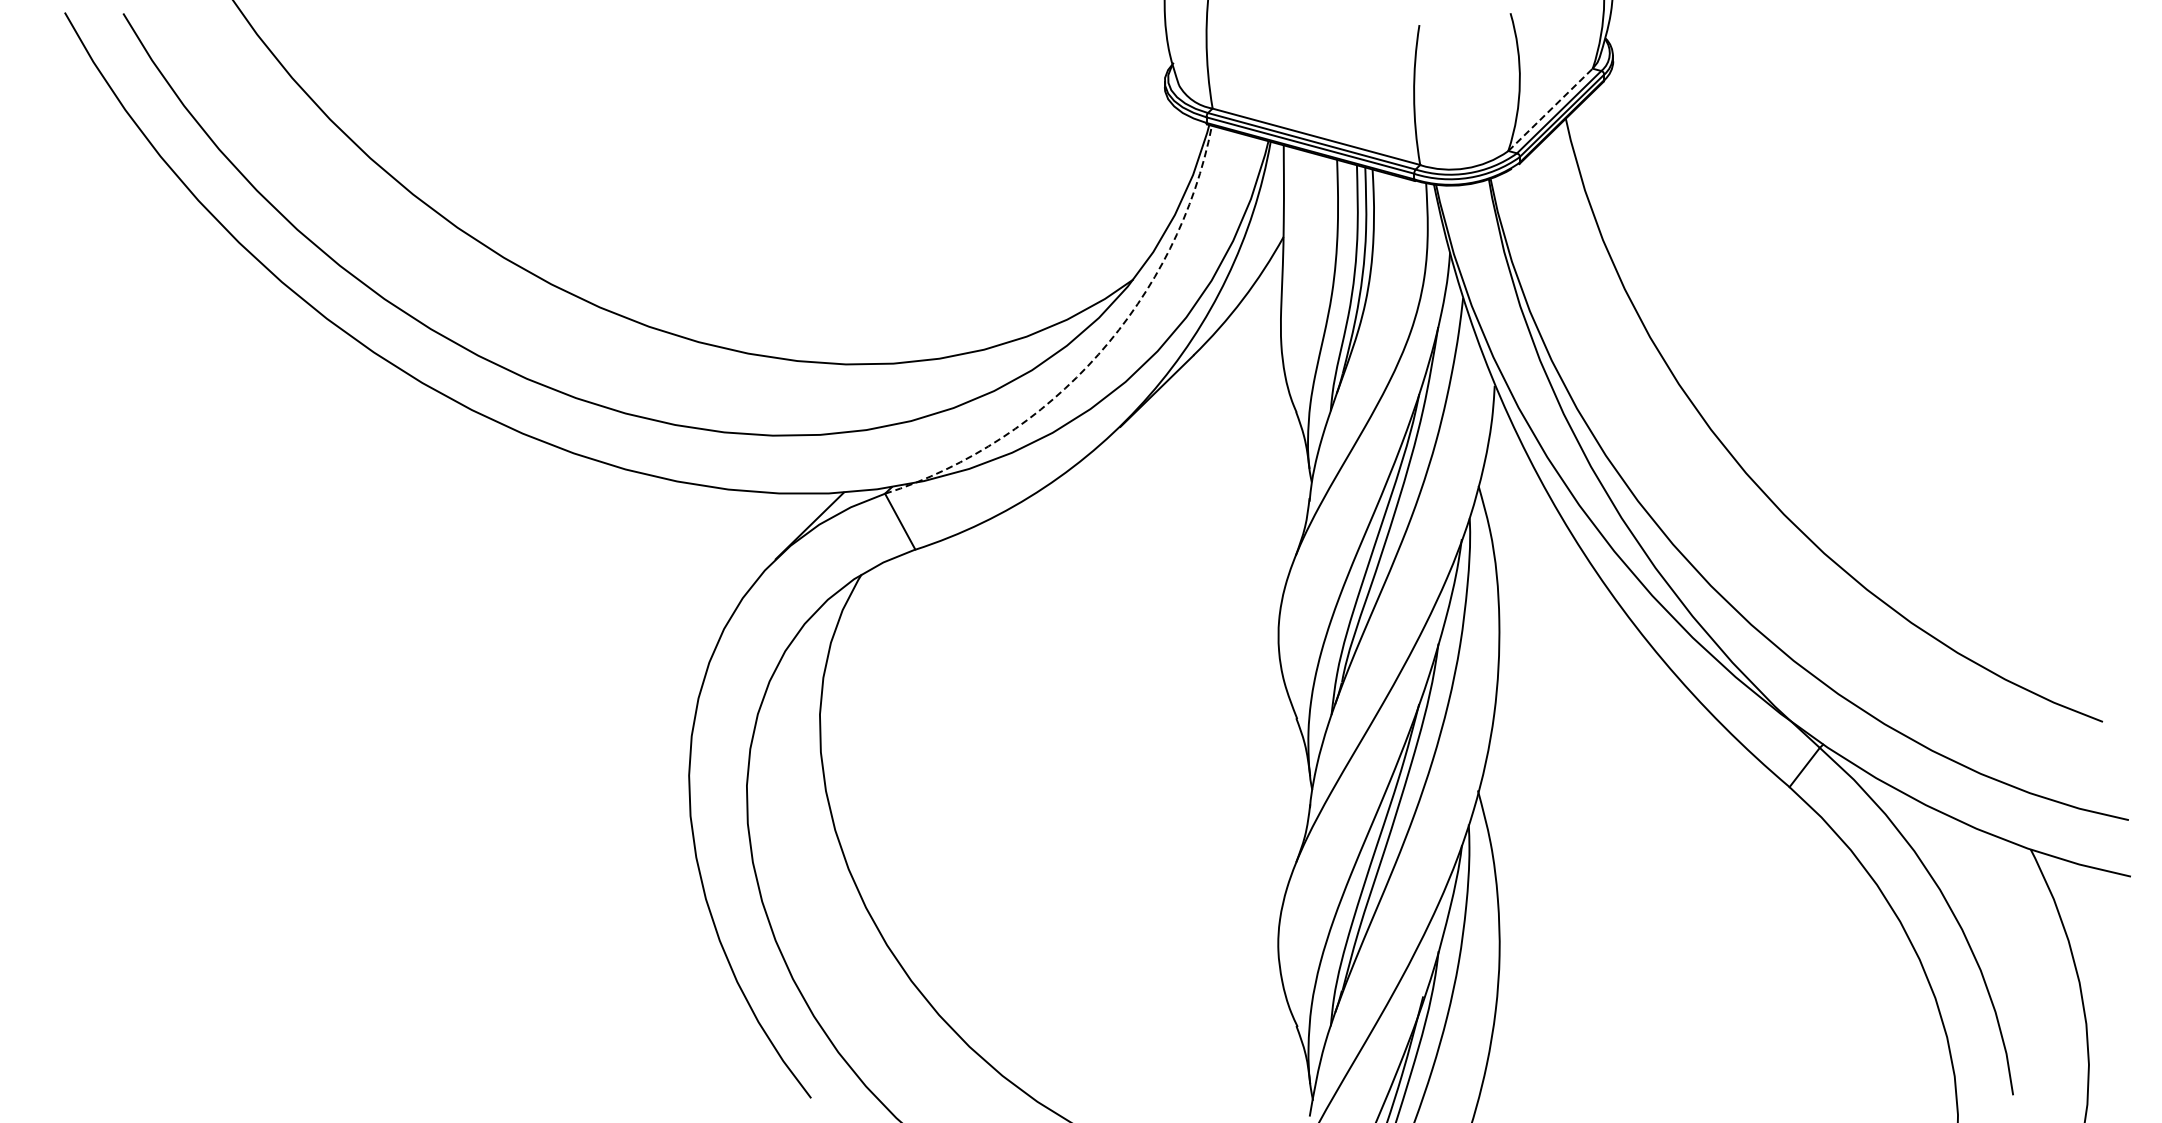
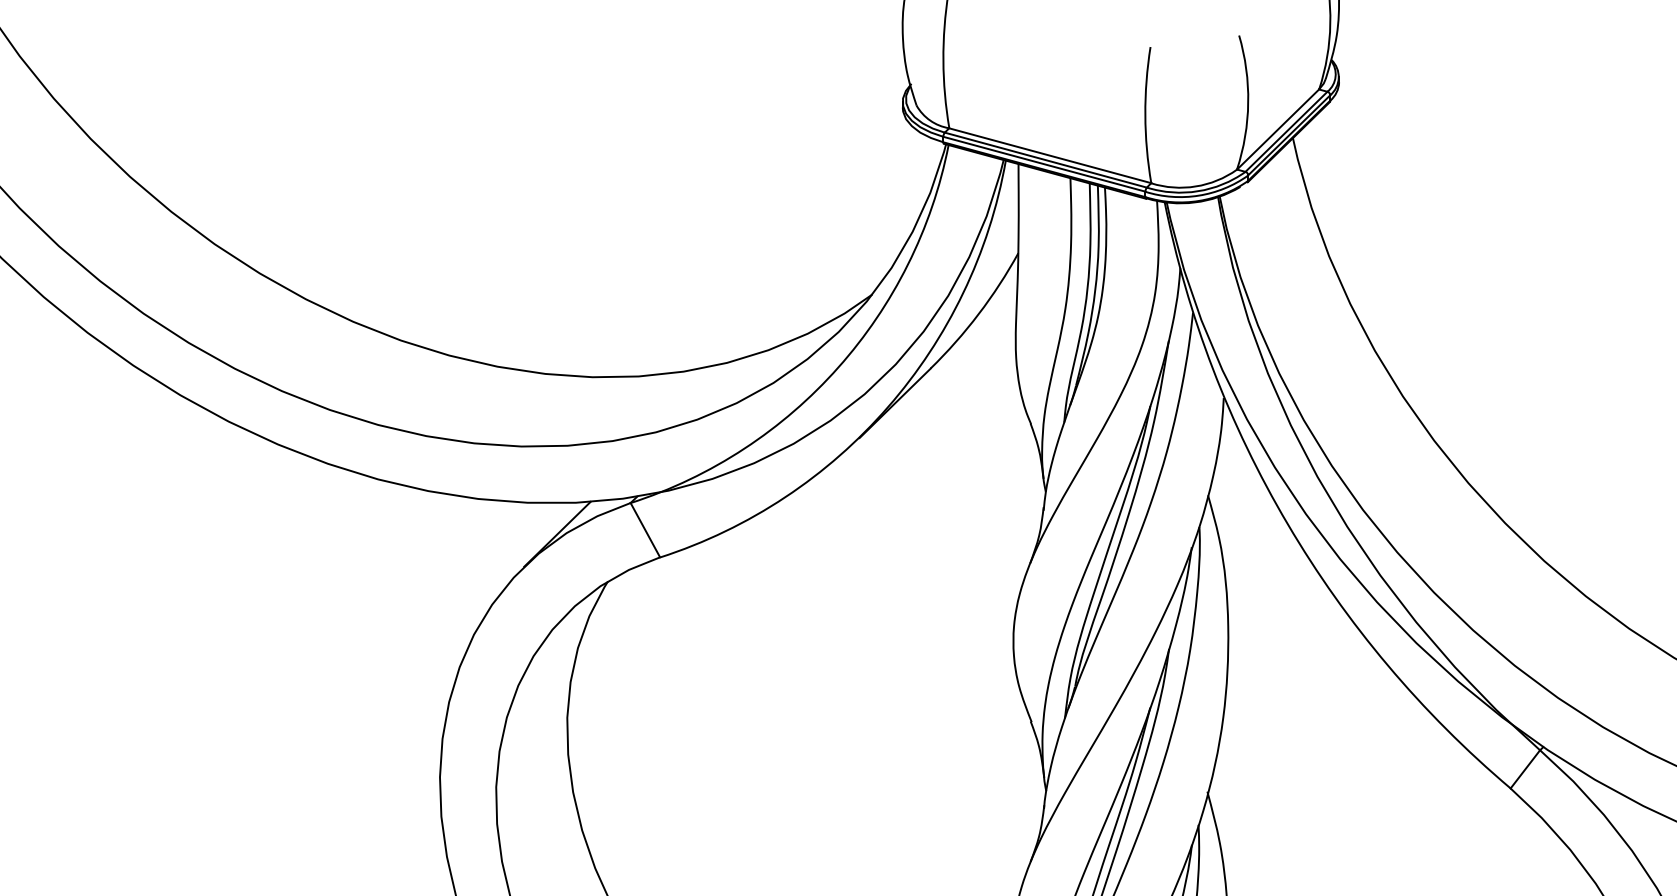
line: (1550, 109) -> (1278, 129), dashed -> solid
arc: (1098, 354) -> (838, 367), dashed -> solid

